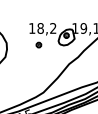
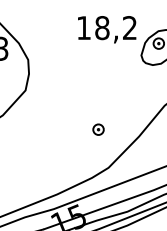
part: (38, 44) -> (97, 128), moved

